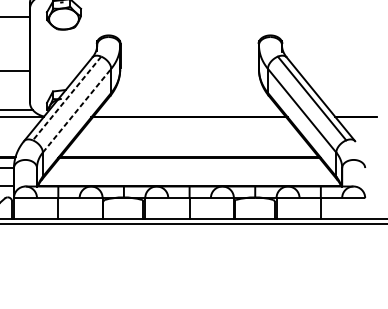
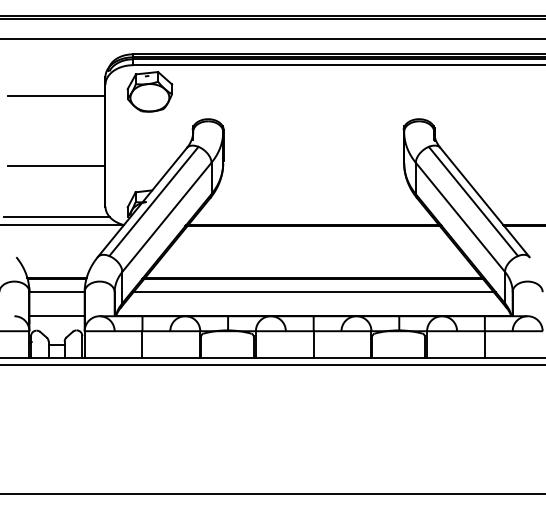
line: (66, 98) -> (153, 201), dashed -> solid
line: (77, 110) -> (167, 216), dashed -> solid
line: (189, 167) -> (313, 291), added

